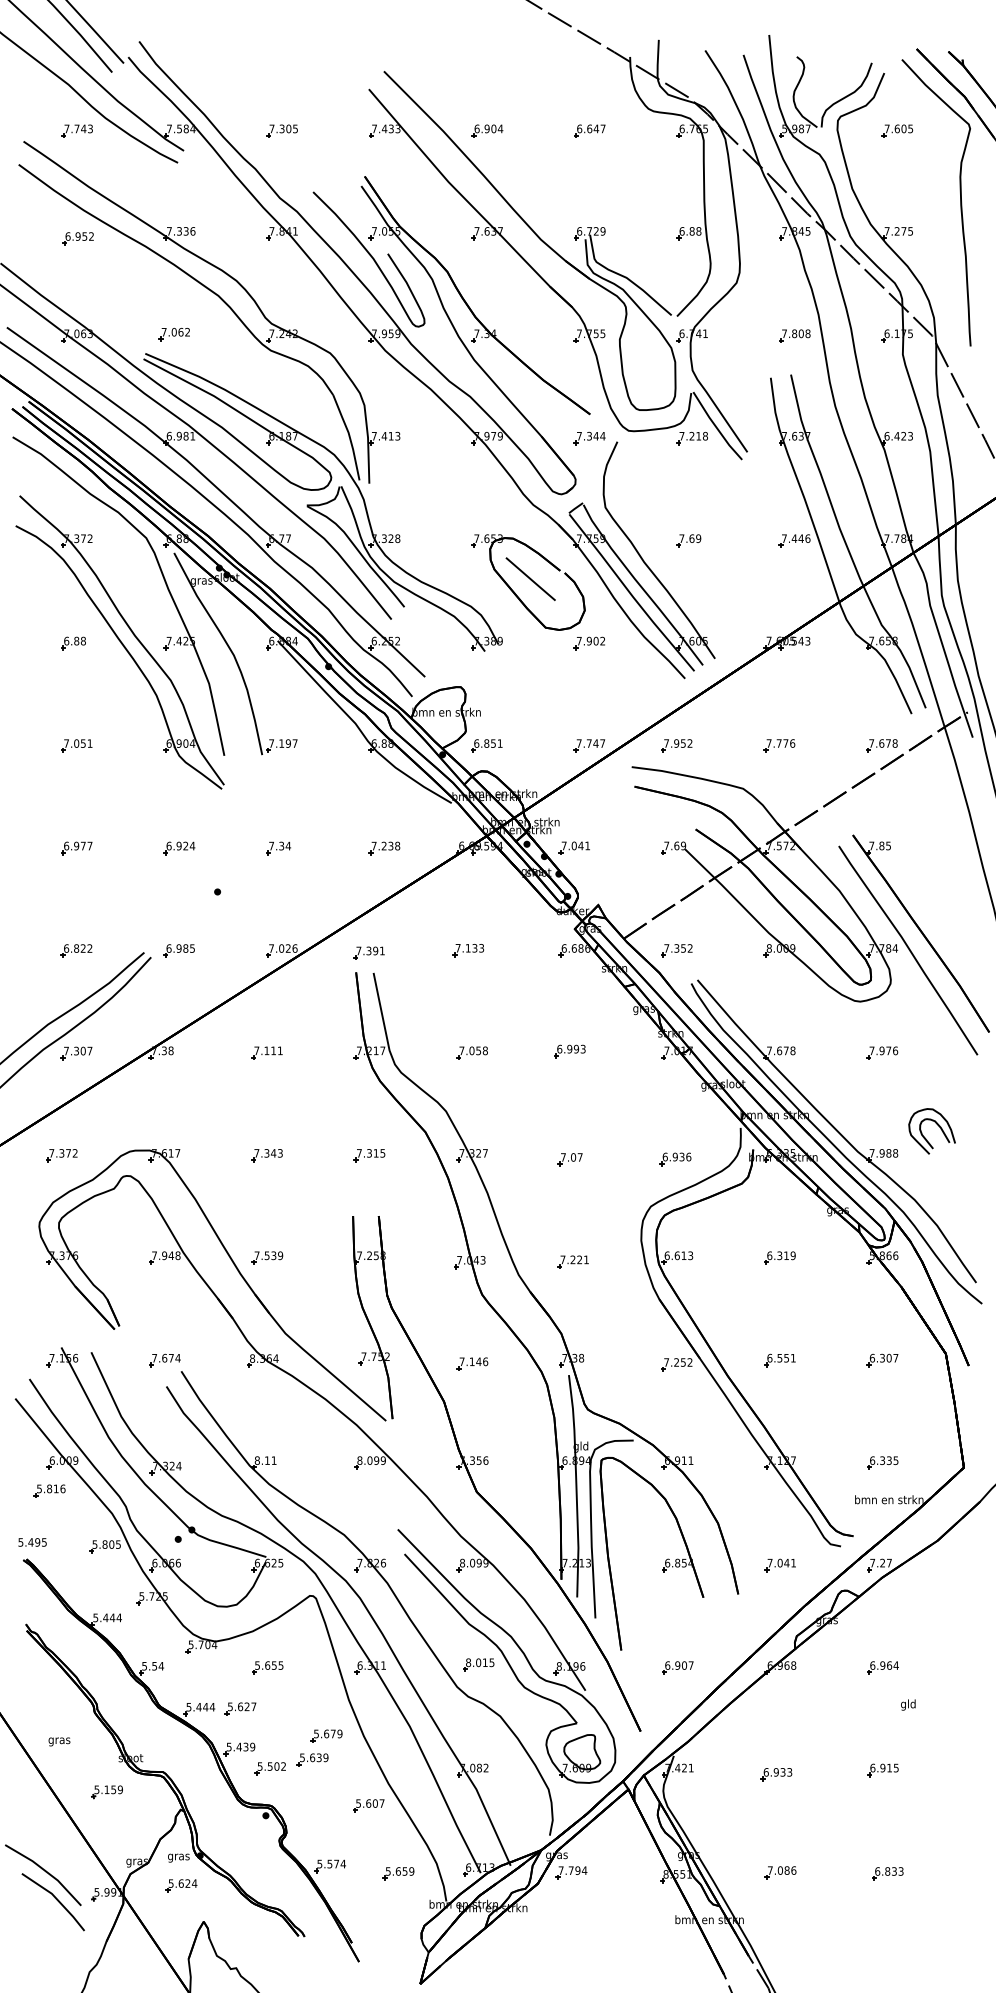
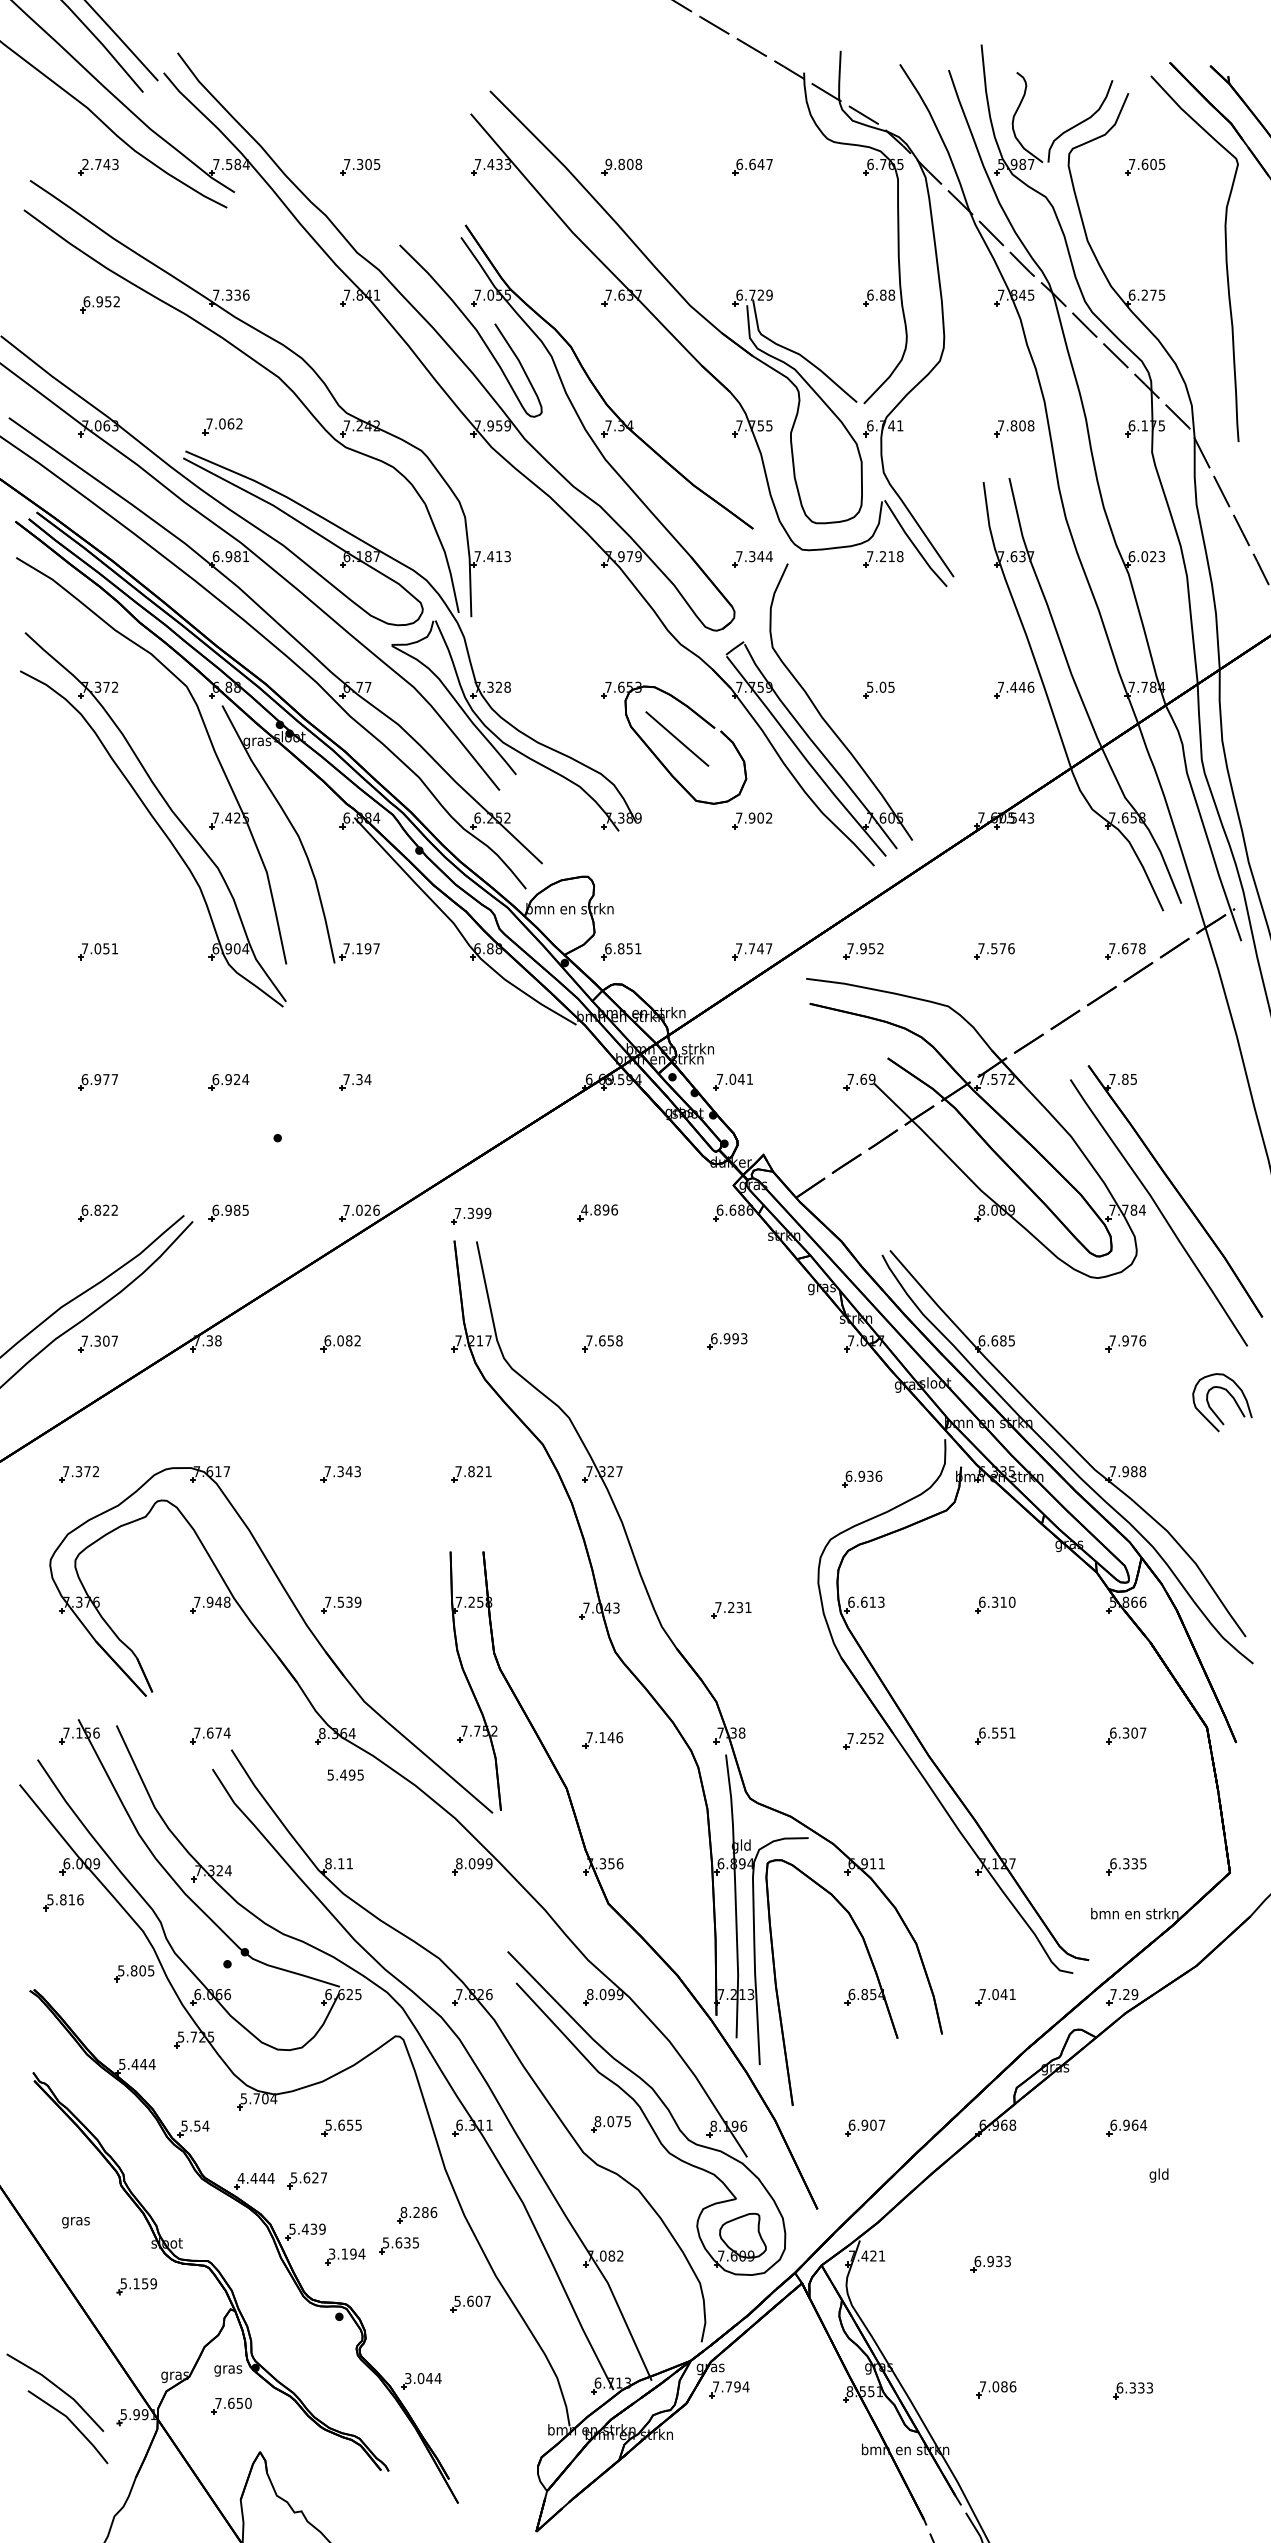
text: (66, 128) -> (85, 163), 7.743 -> 2.743
text: (488, 128) -> (623, 164), 6.904 -> 9.808
text: (886, 230) -> (1131, 294), 7.275 -> 6.275
text: (896, 436) -> (1144, 556), 6.423 -> 6.023
text: (690, 538) -> (880, 686), 7.69 -> 5.05
part: (73, 643) -> (93, 820), removed
text: (779, 743) -> (994, 948), 7.776 -> 7.576
part: (384, 848) -> (490, 1082), removed
text: (469, 947) -> (599, 1209), 7.133 -> 4.896
text: (382, 950) -> (487, 1212), 7.391 -> 7.399
part: (676, 950) -> (863, 1212), removed
text: (268, 1050) -> (342, 1340), 7.111 -> 6.082
text: (472, 1050) -> (602, 1340), 7.058 -> 7.658
text: (780, 1050) -> (996, 1340), 7.678 -> 6.685
part: (938, 1126) -> (1230, 1396), moved
text: (375, 1153) -> (479, 1471), 7.315 -> 7.821
part: (570, 1159) -> (727, 1479), removed
text: (792, 1255) -> (1011, 1602), 6.319 -> 6.310
text: (579, 1259) -> (739, 1607), 7.221 -> 7.231
text: (32, 1541) -> (345, 1774), moved
text: (889, 1563) -> (1134, 1994), 7.27 -> 7.29
text: (485, 1662) -> (619, 2121), 8.015 -> 8.075
text: (188, 1707) -> (240, 2178), 5.444 -> 4.444
text: (327, 1733) -> (418, 2212), 5.679 -> 8.286
text: (325, 1757) -> (415, 2242), 5.639 -> 5.635
text: (272, 1766) -> (347, 2253), 5.502 -> 3.194
part: (882, 1770) -> (1126, 2258), removed
text: (328, 1864) -> (419, 2378), 5.574 -> 3.044
text: (887, 1871) -> (1132, 2387), 6.833 -> 6.333
part: (398, 1873) -> (508, 2390), removed
text: (182, 1883) -> (233, 2403), 5.624 -> 7.650

